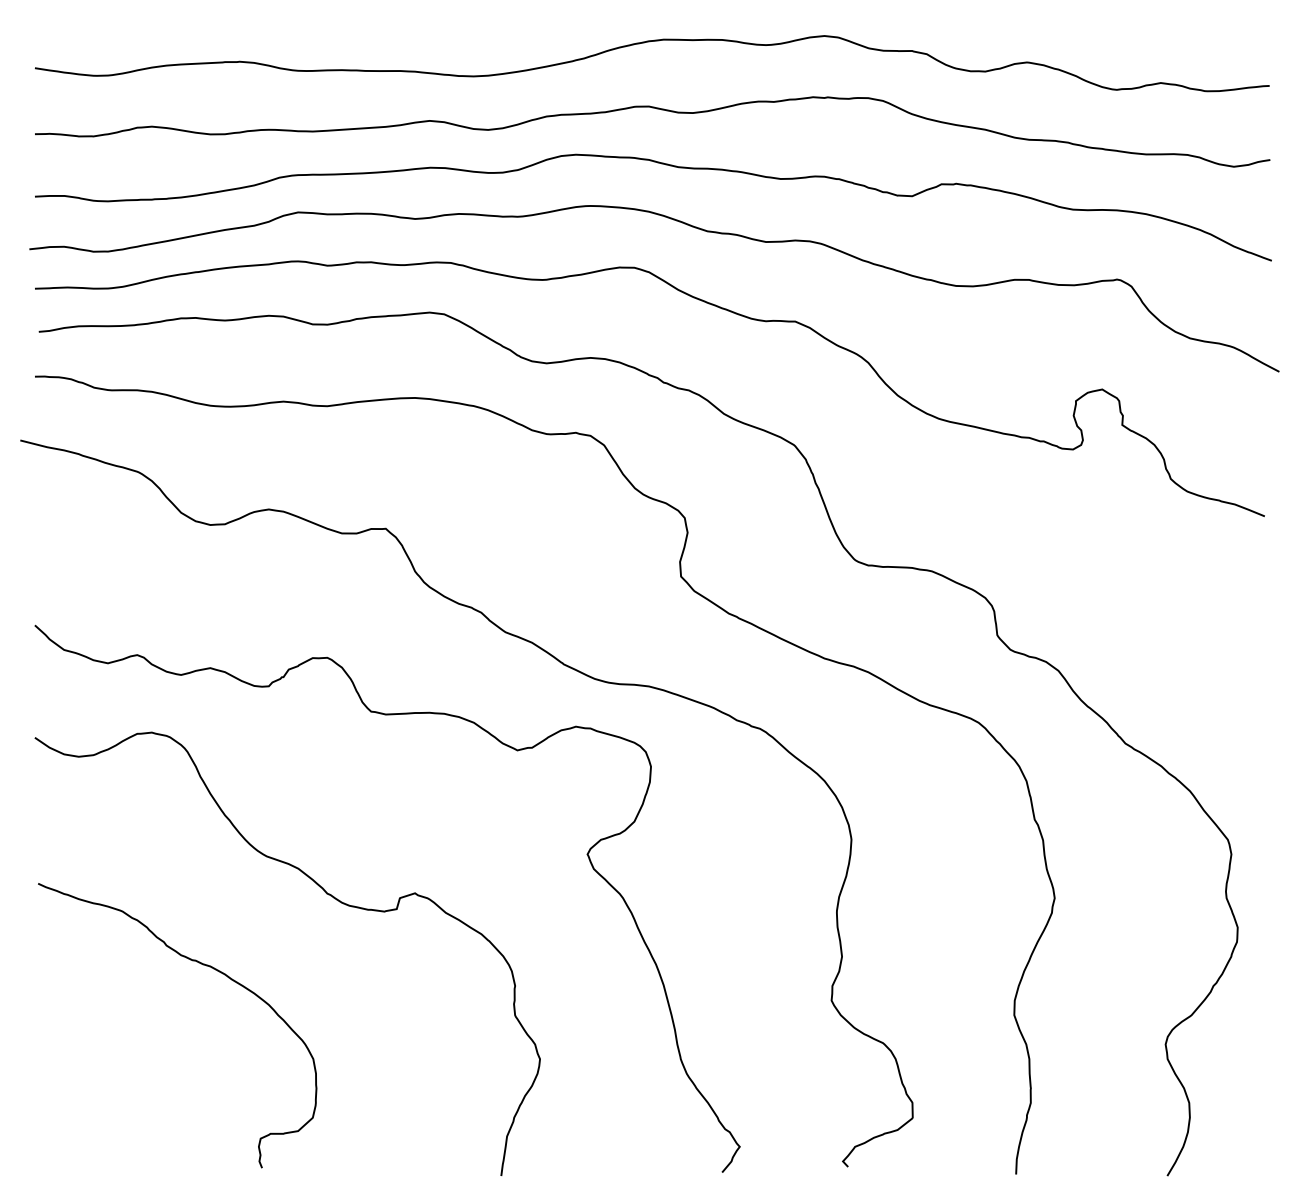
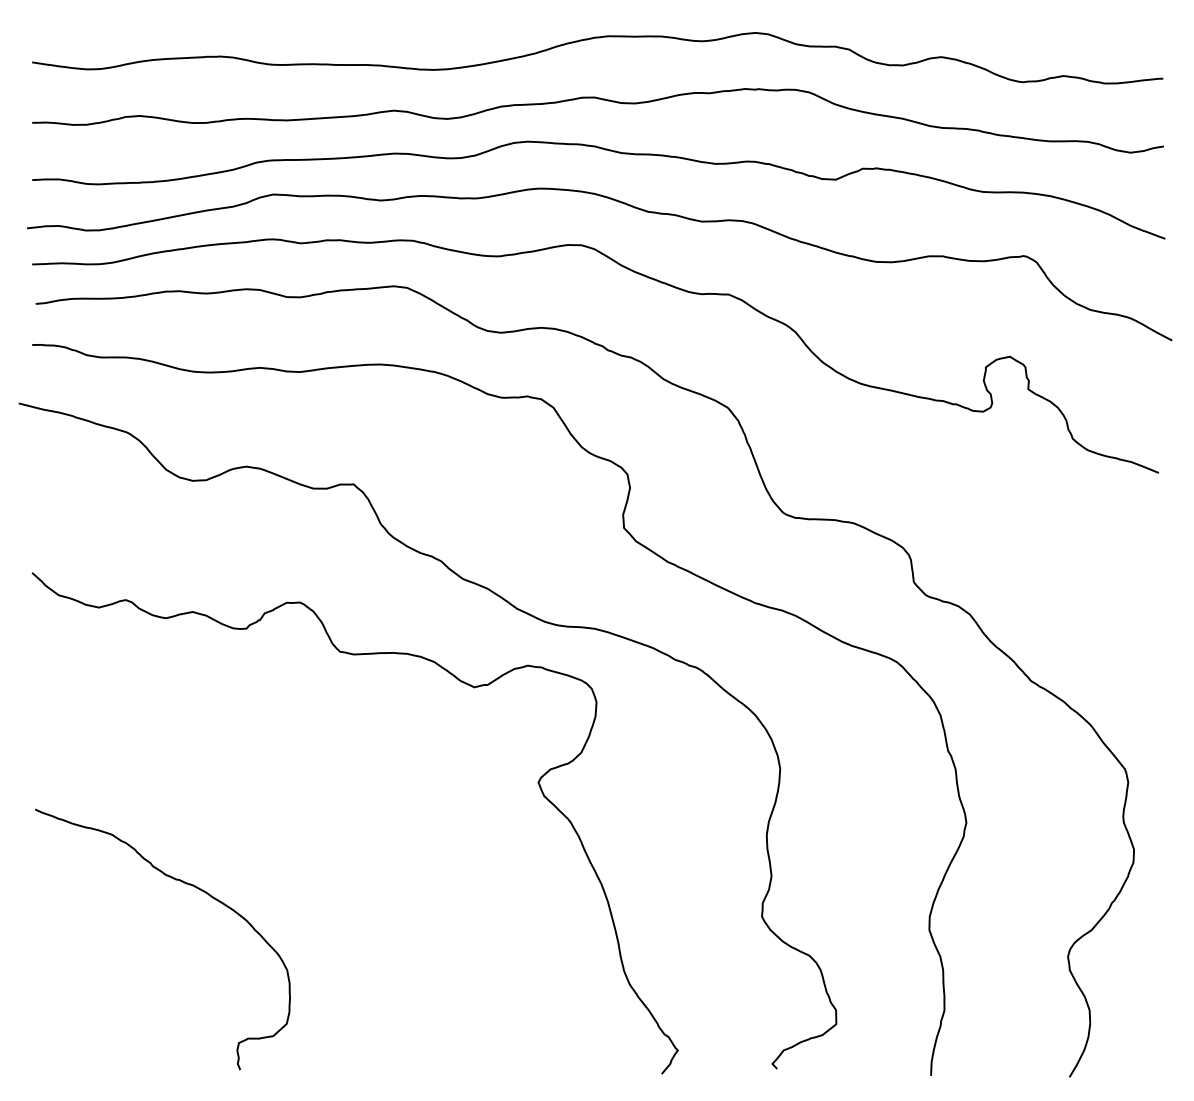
curve: (326, 894) -> (299, 819), removed

